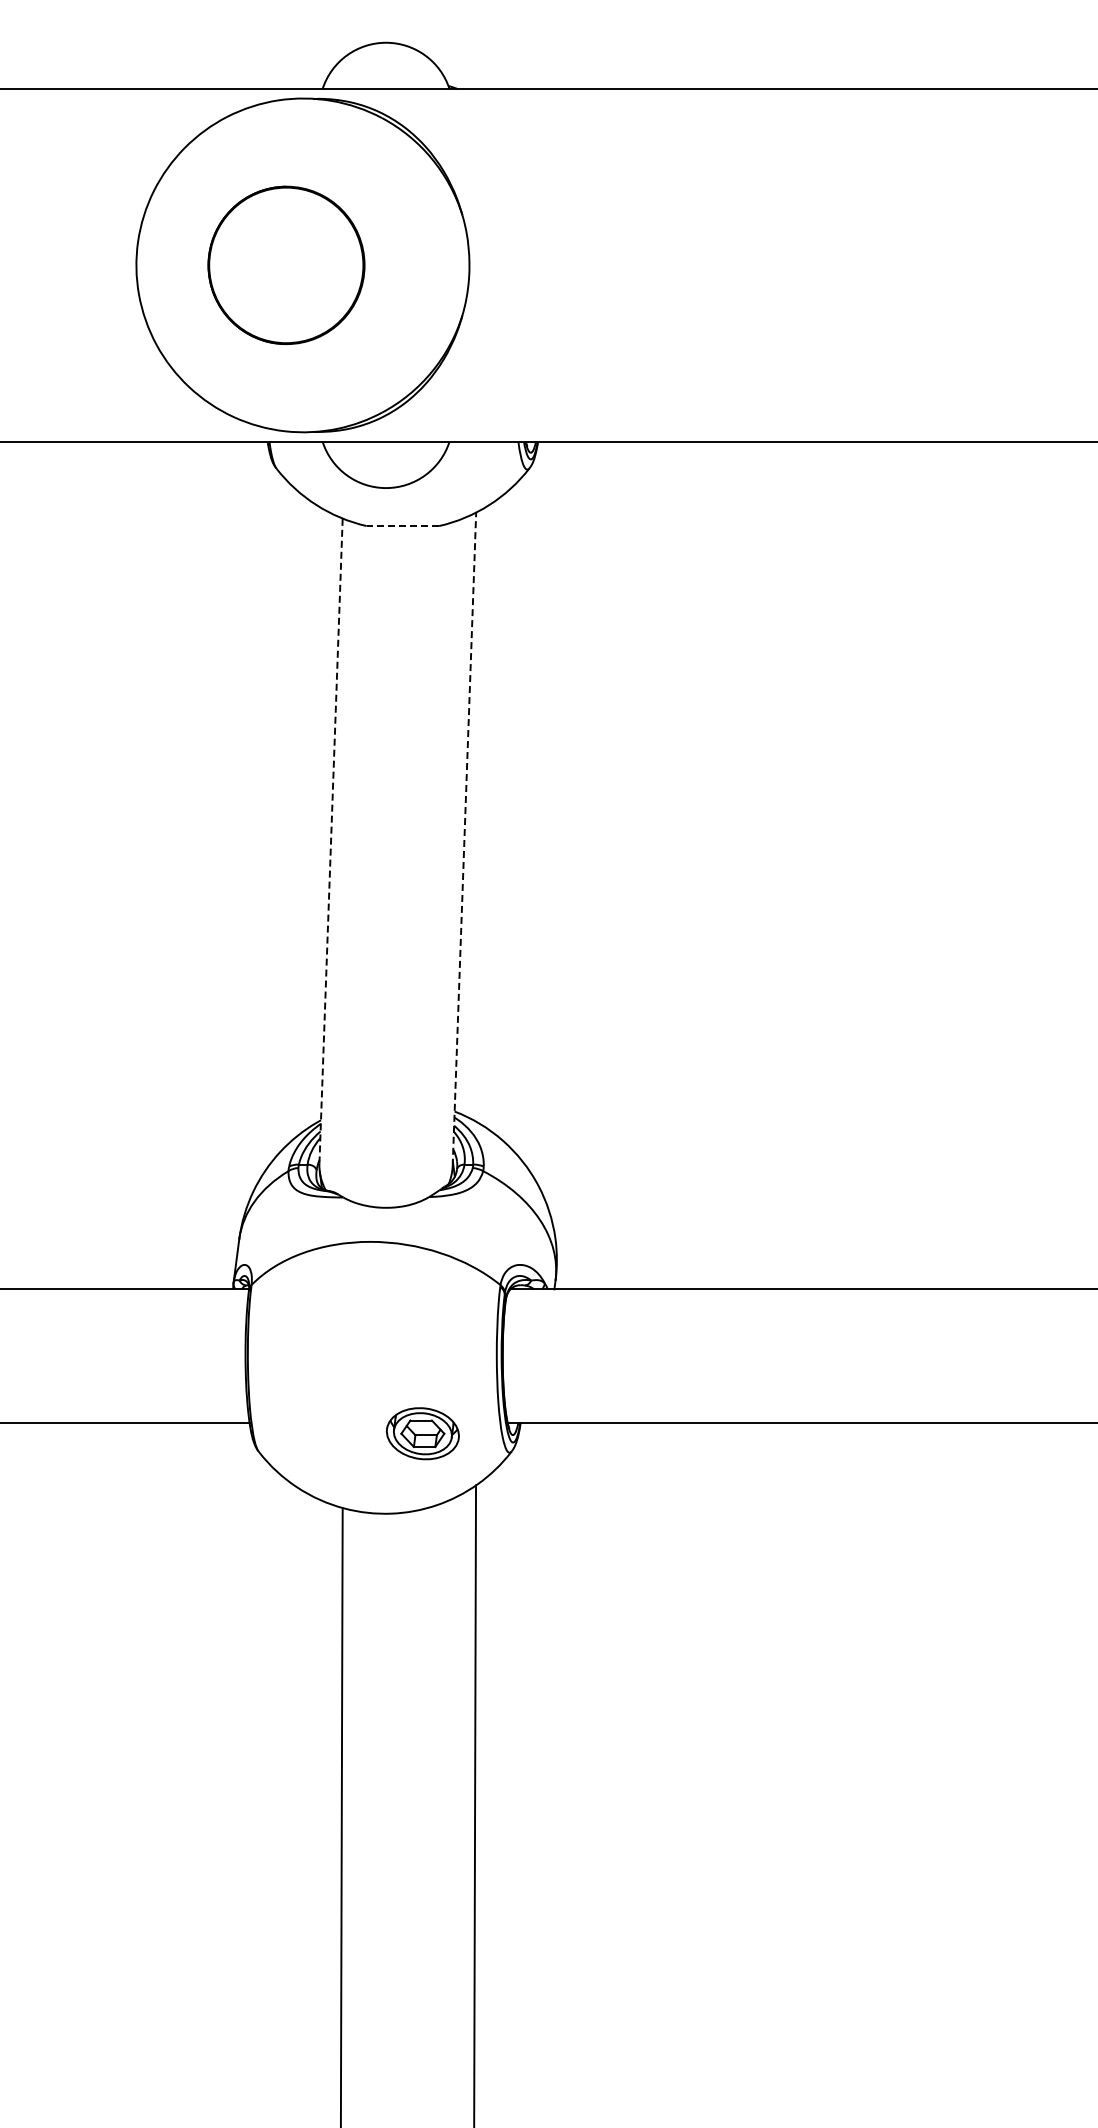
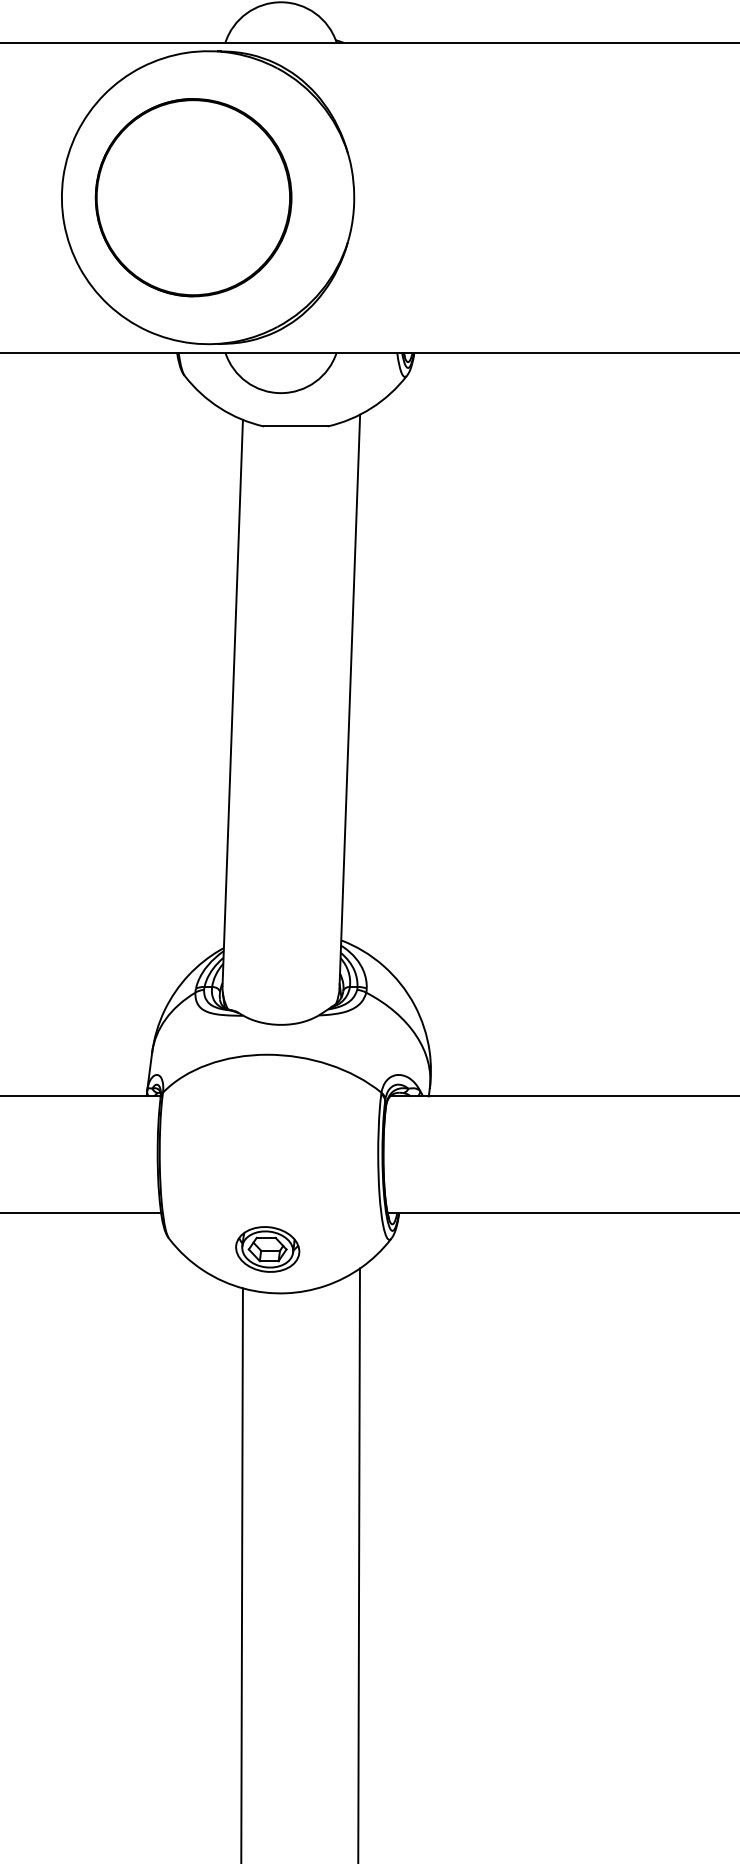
part: (286, 265) -> (193, 197), size x1.43
line: (402, 526) -> (295, 426), dashed -> solid
line: (464, 839) -> (349, 701), dashed -> solid
line: (331, 841) -> (233, 703), dashed -> solid
part: (422, 1433) -> (267, 1249), moved

